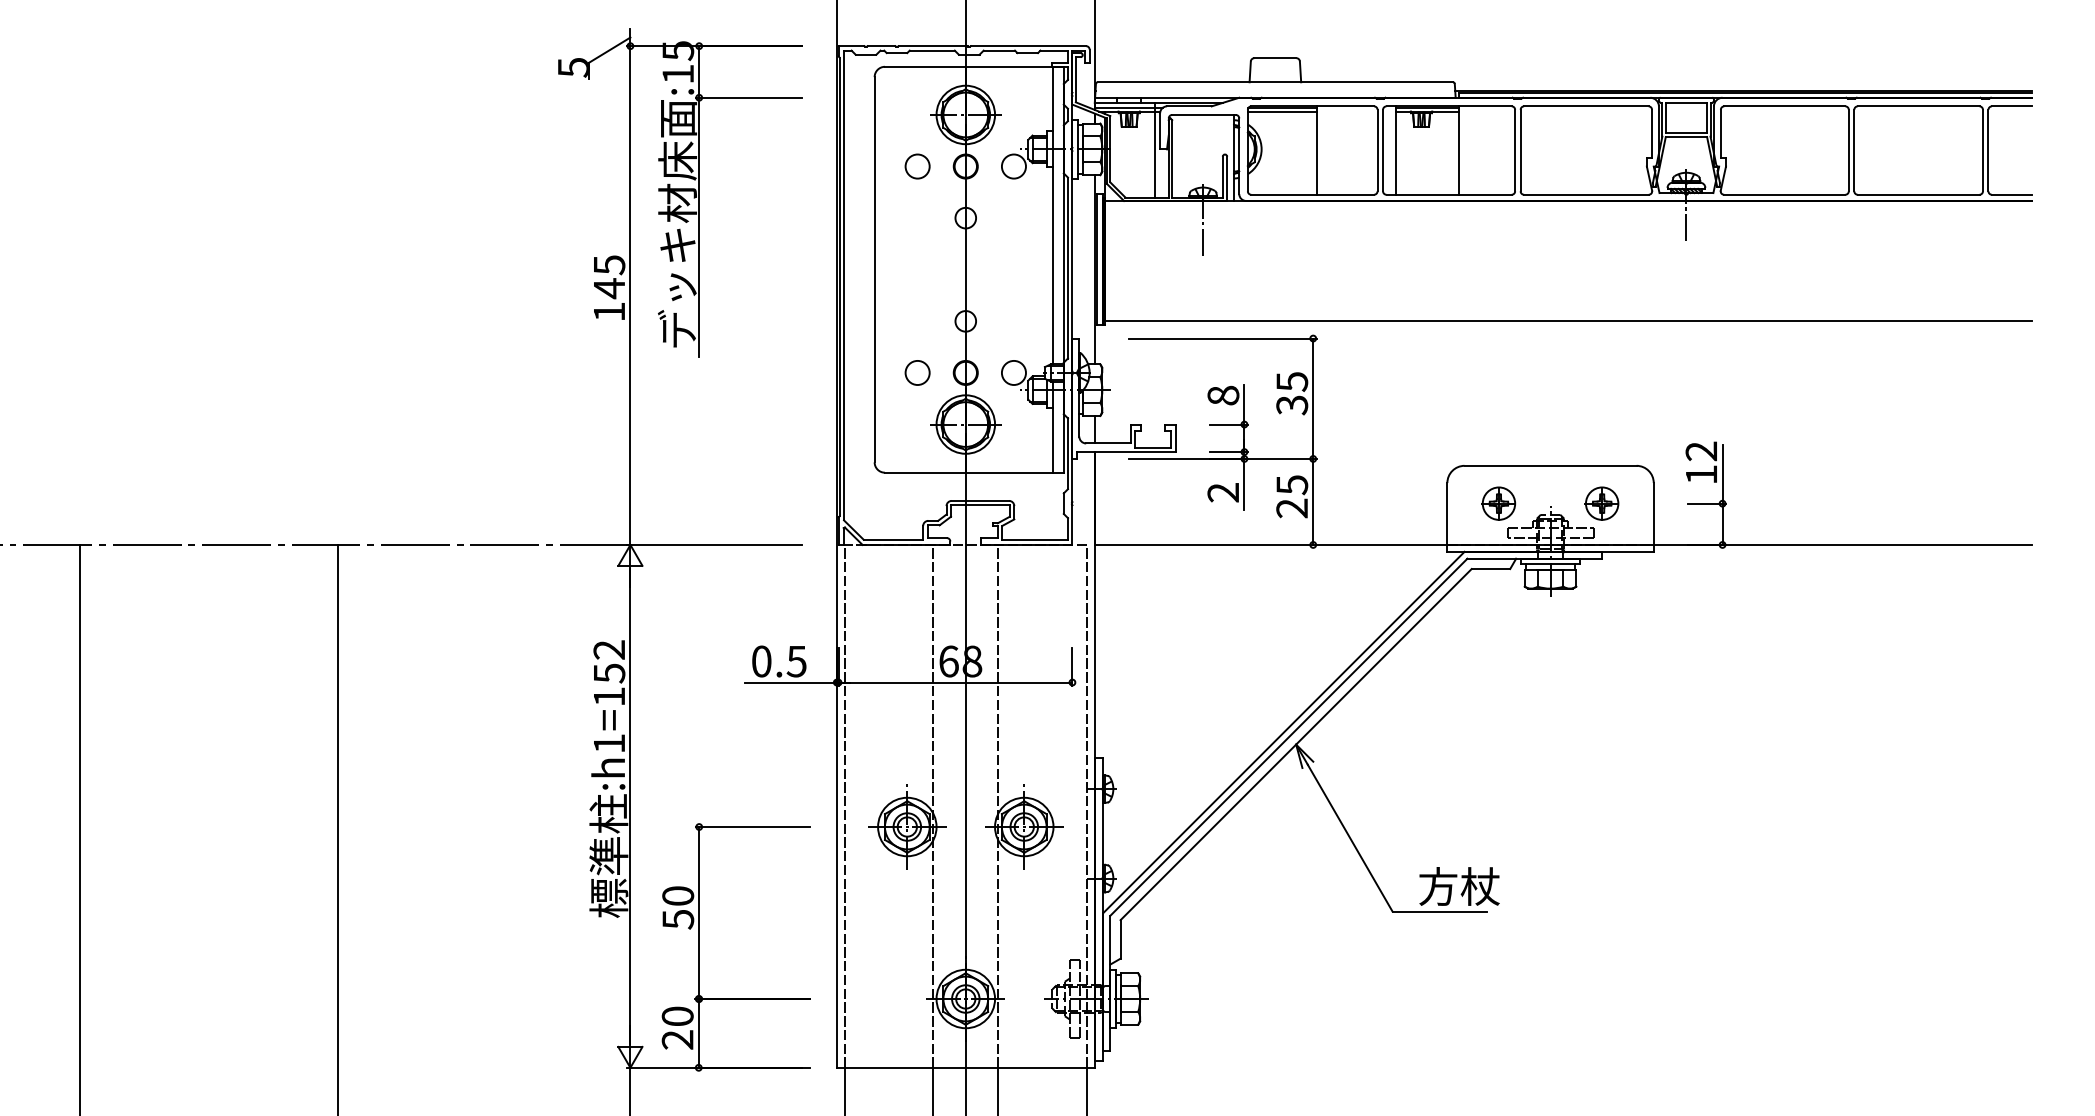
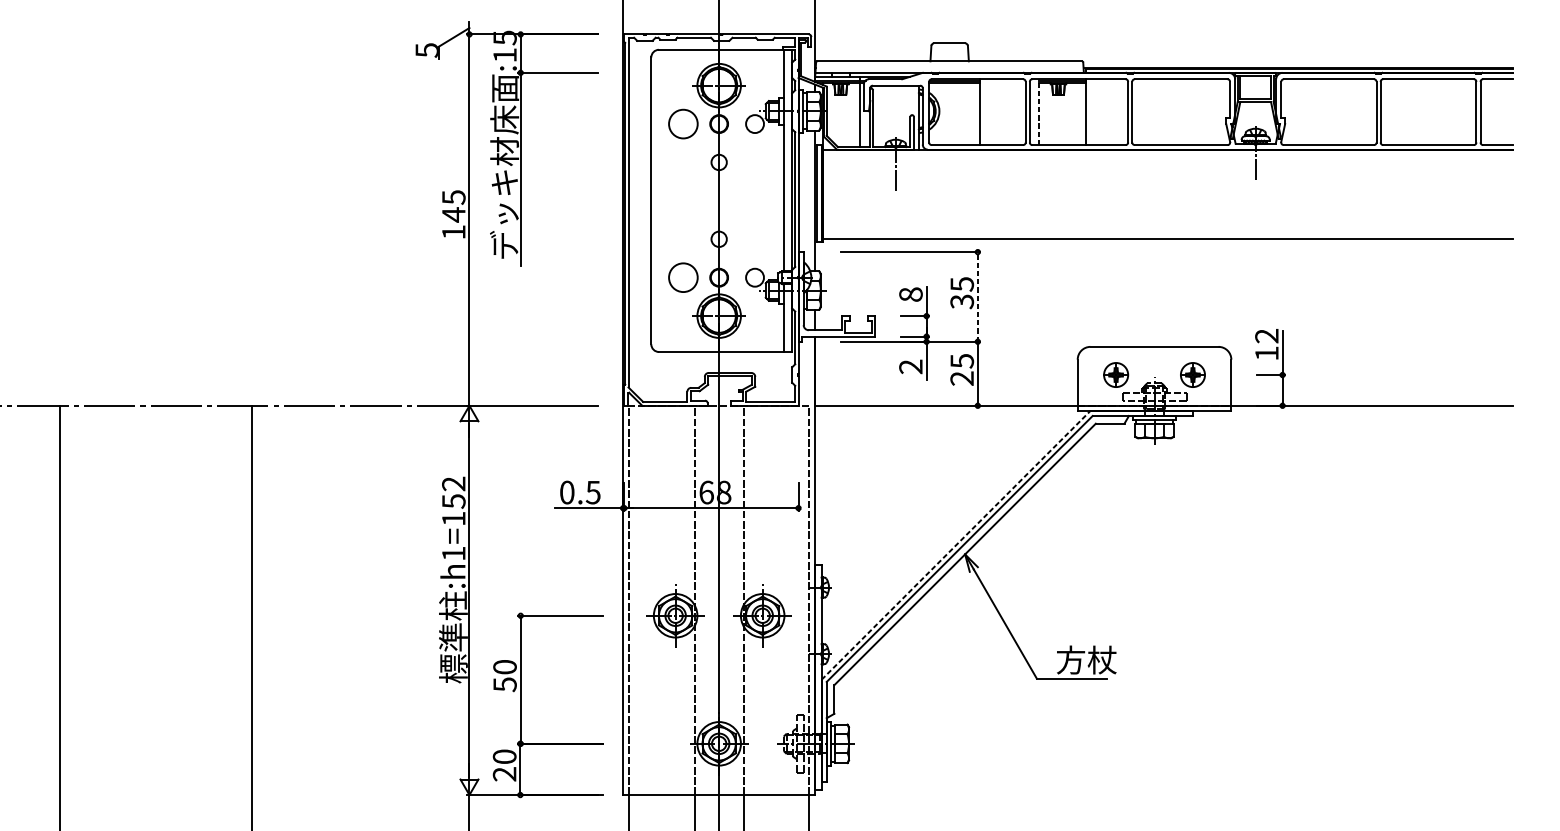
line: (1395, 150) -> (1039, 112), solid -> dashed
circle: (917, 166) -> (683, 124), size x1.6
circle: (917, 372) -> (683, 277), size x1.6
line: (1313, 398) -> (978, 296), solid -> dashed
line: (1284, 732) -> (956, 545), solid -> dashed

